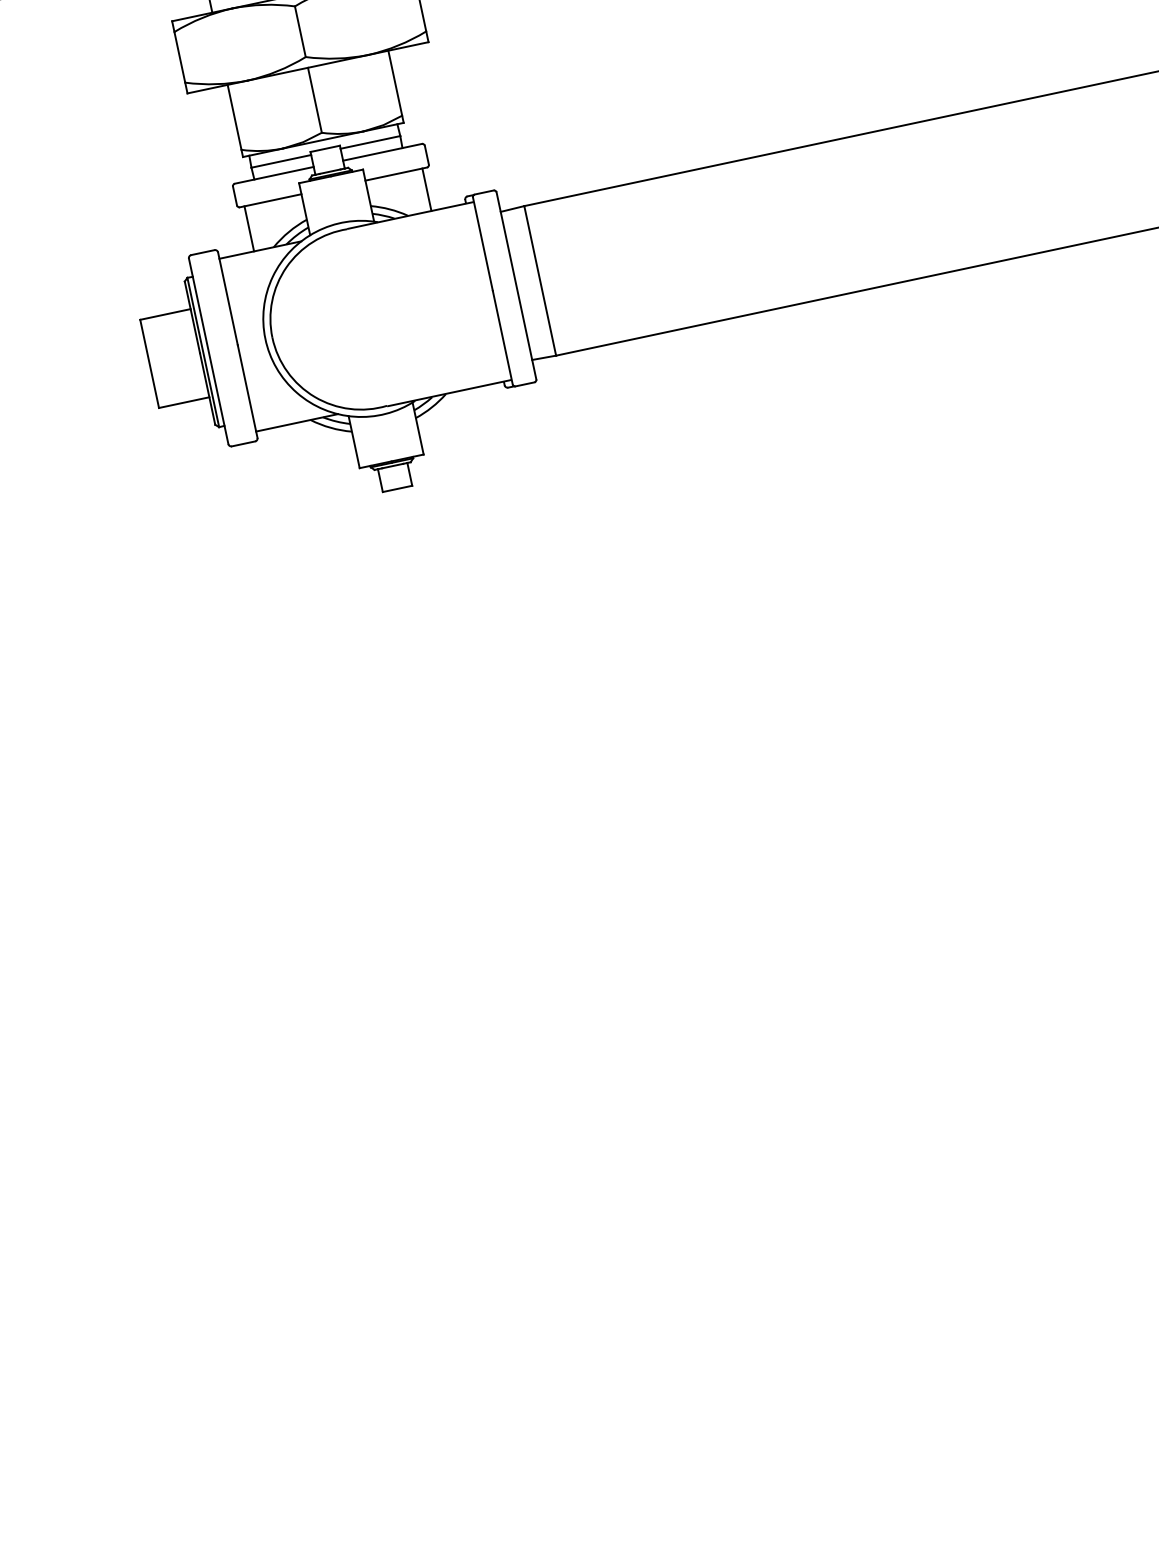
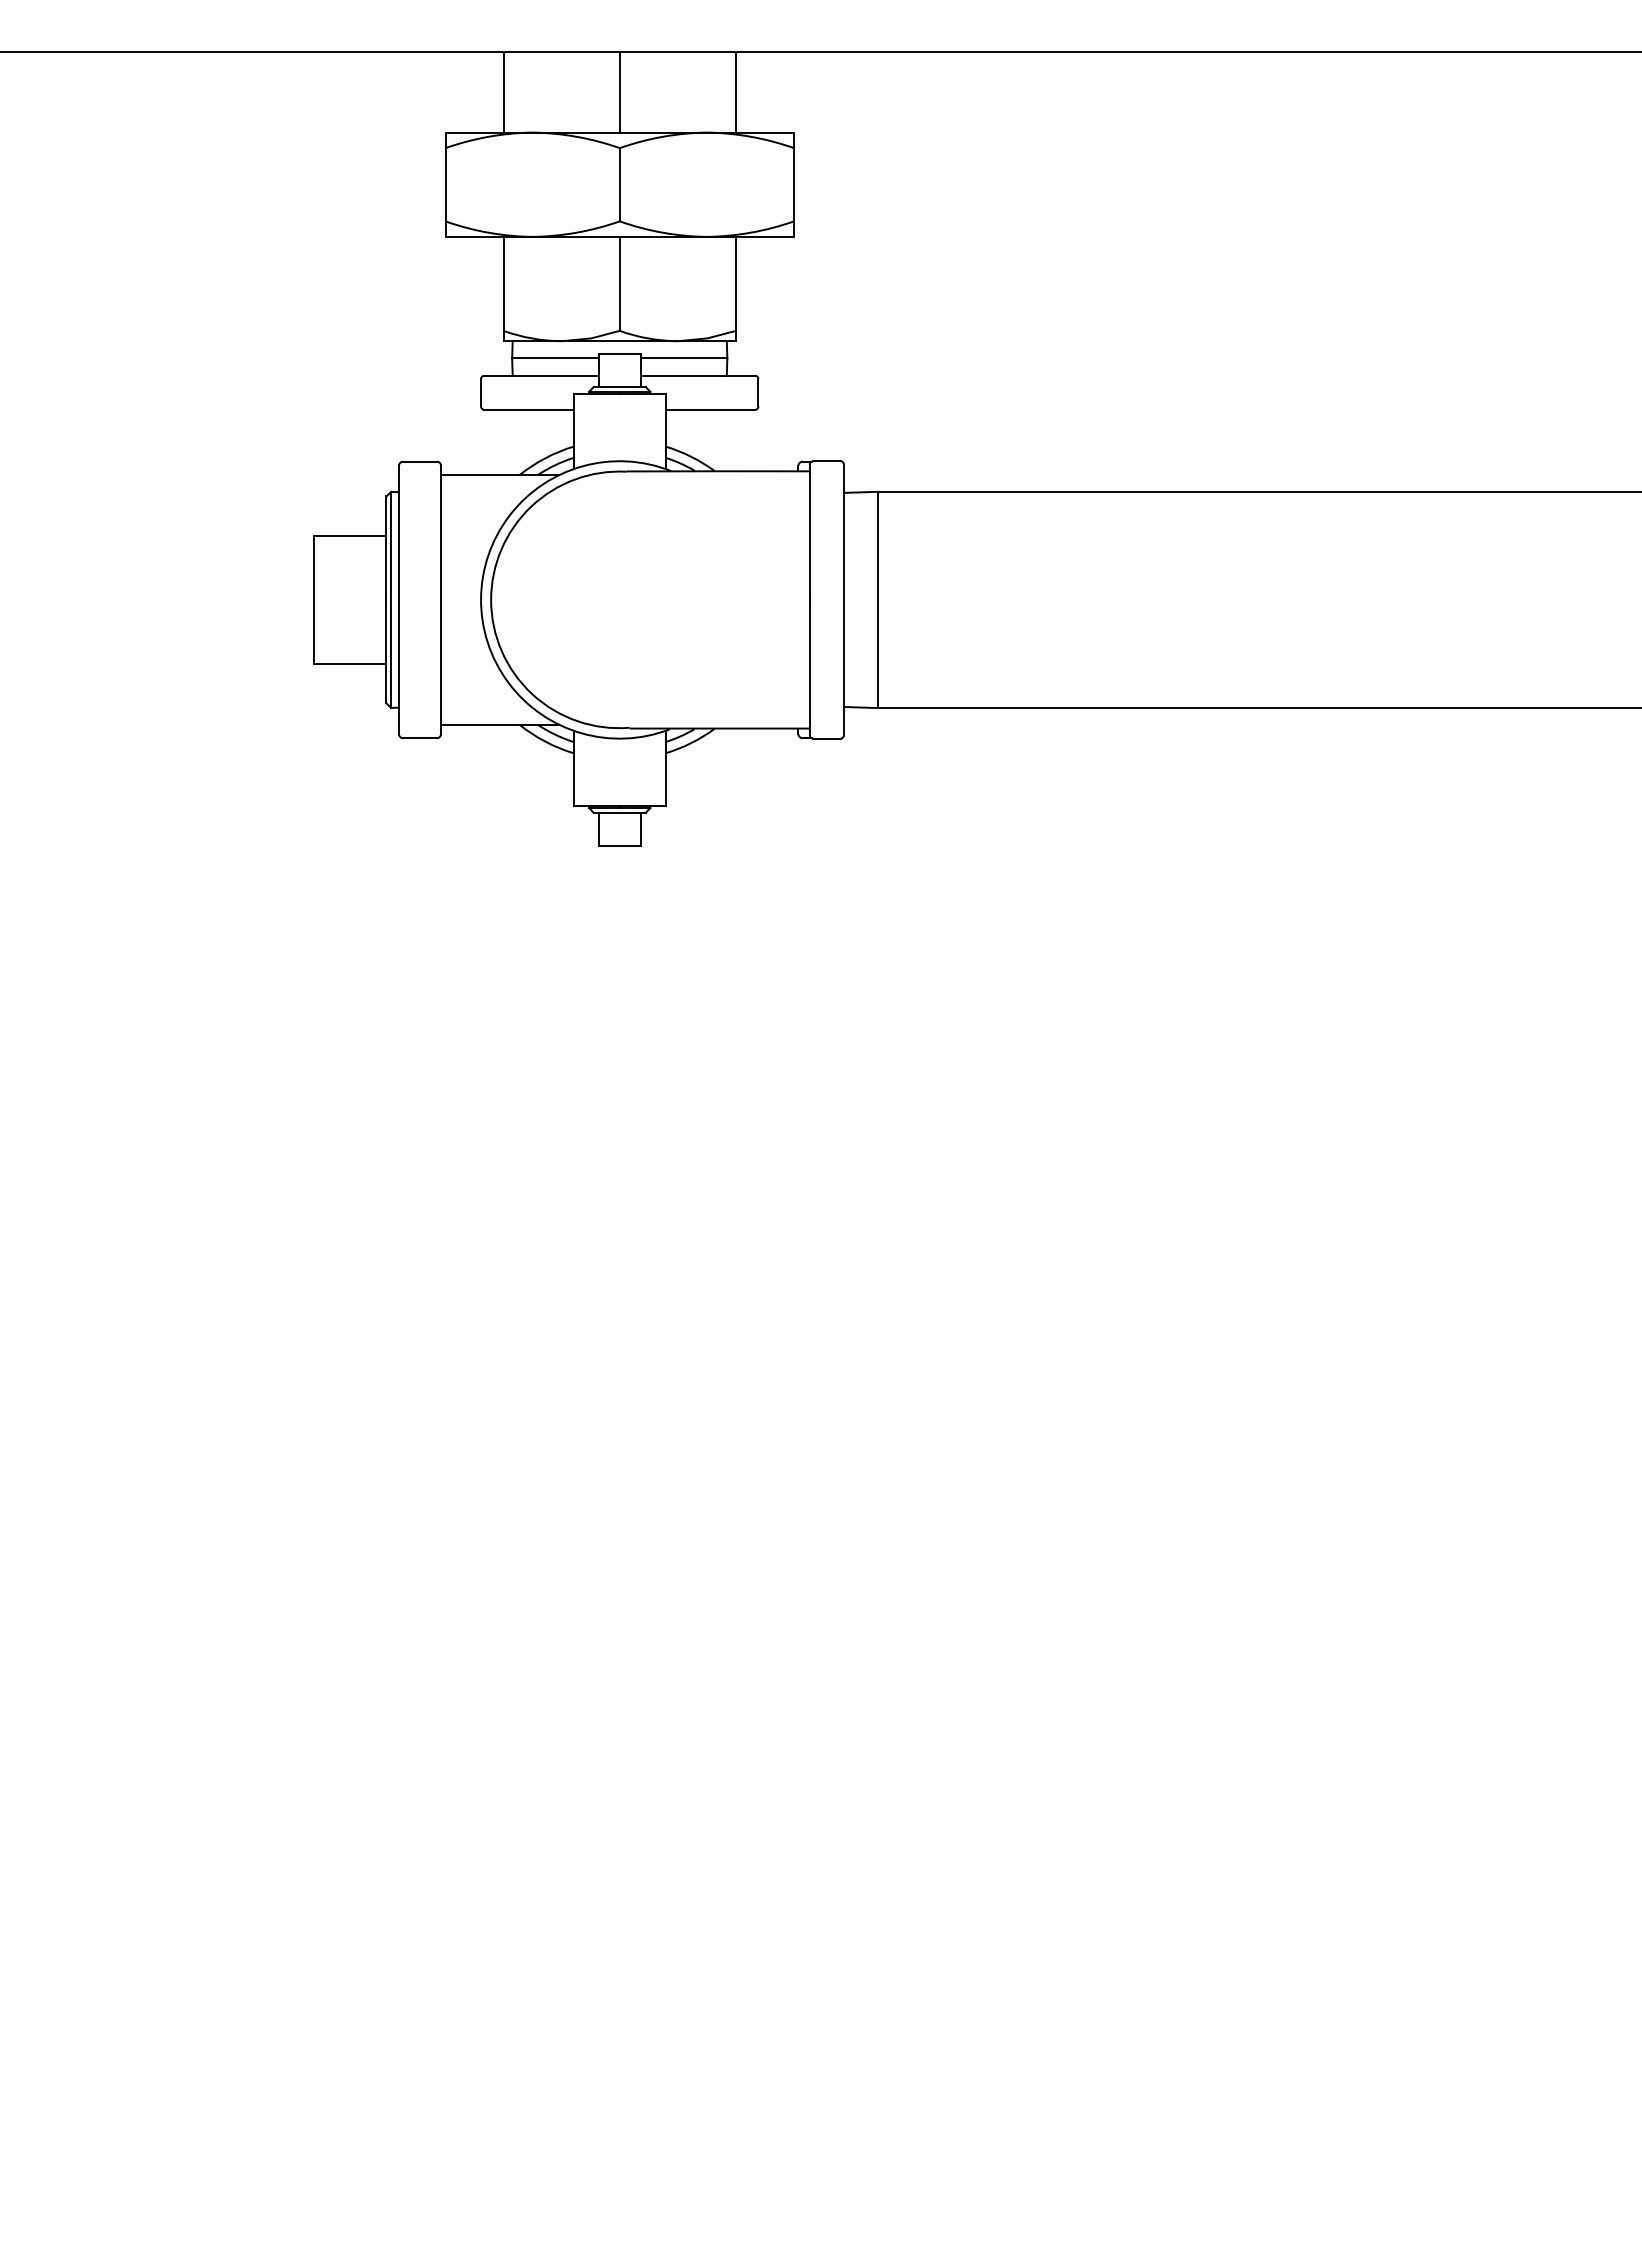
line: (427, 189) -> (748, 440), removed
line: (249, 228) -> (491, 442), removed

